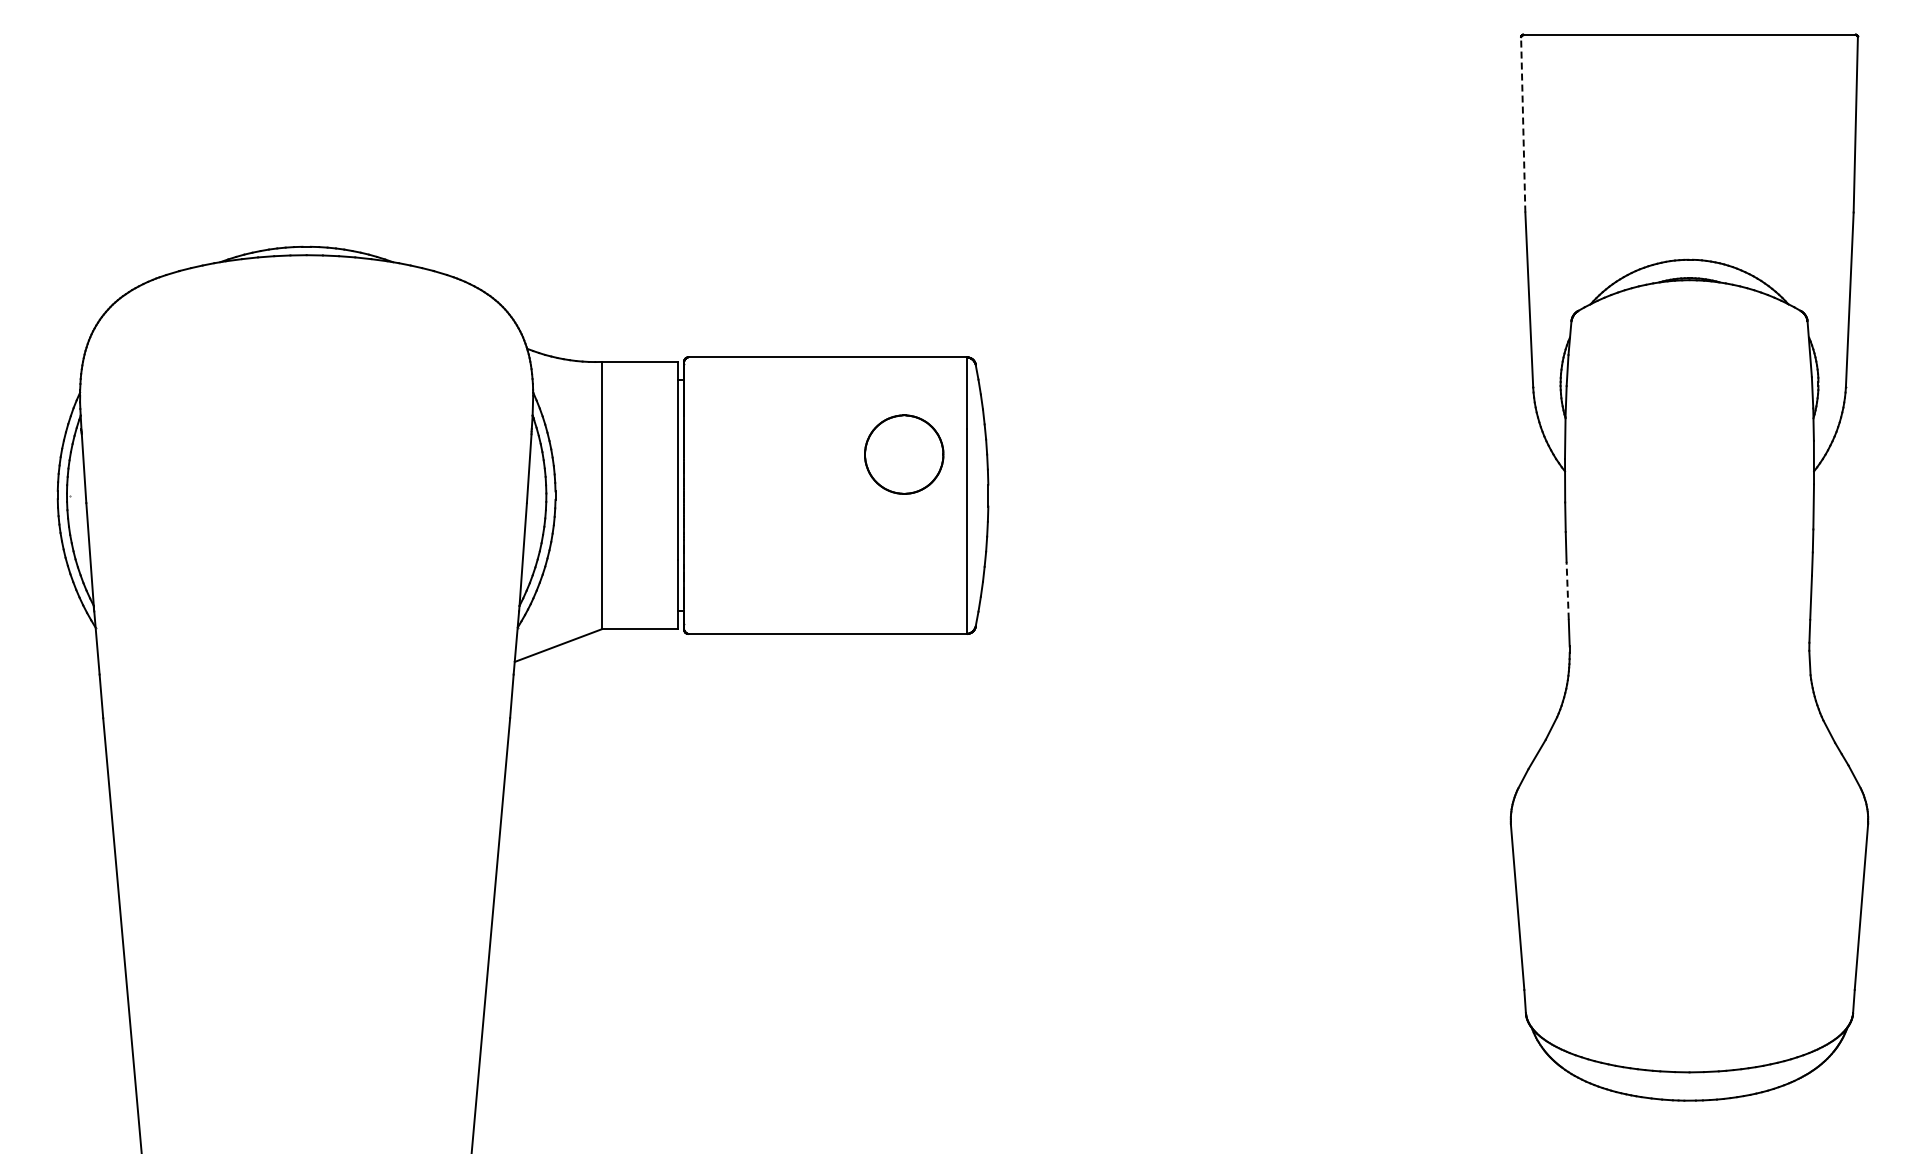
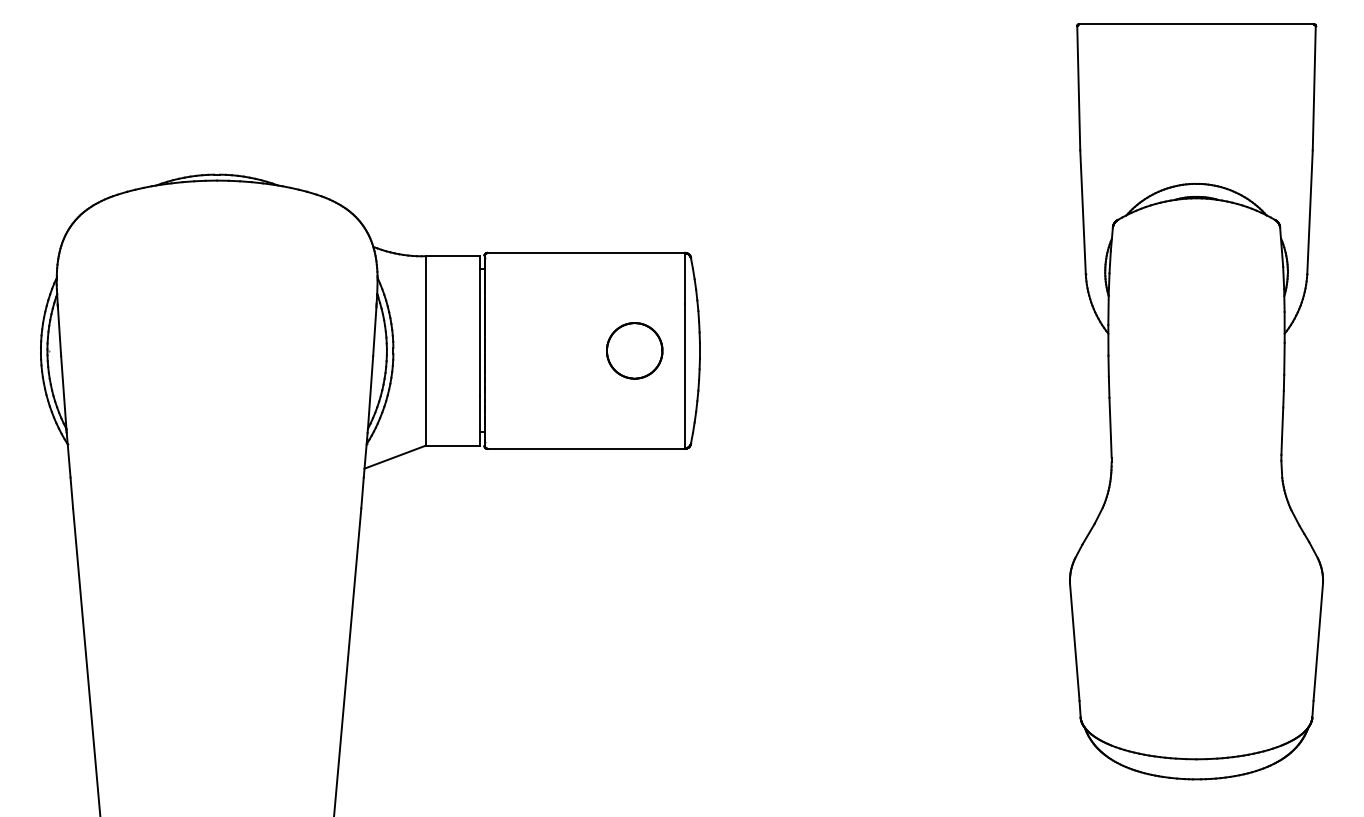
line: (1523, 124) -> (1078, 88), dashed -> solid
part: (904, 454) -> (634, 350), moved
line: (1567, 590) -> (1110, 418), dashed -> solid

